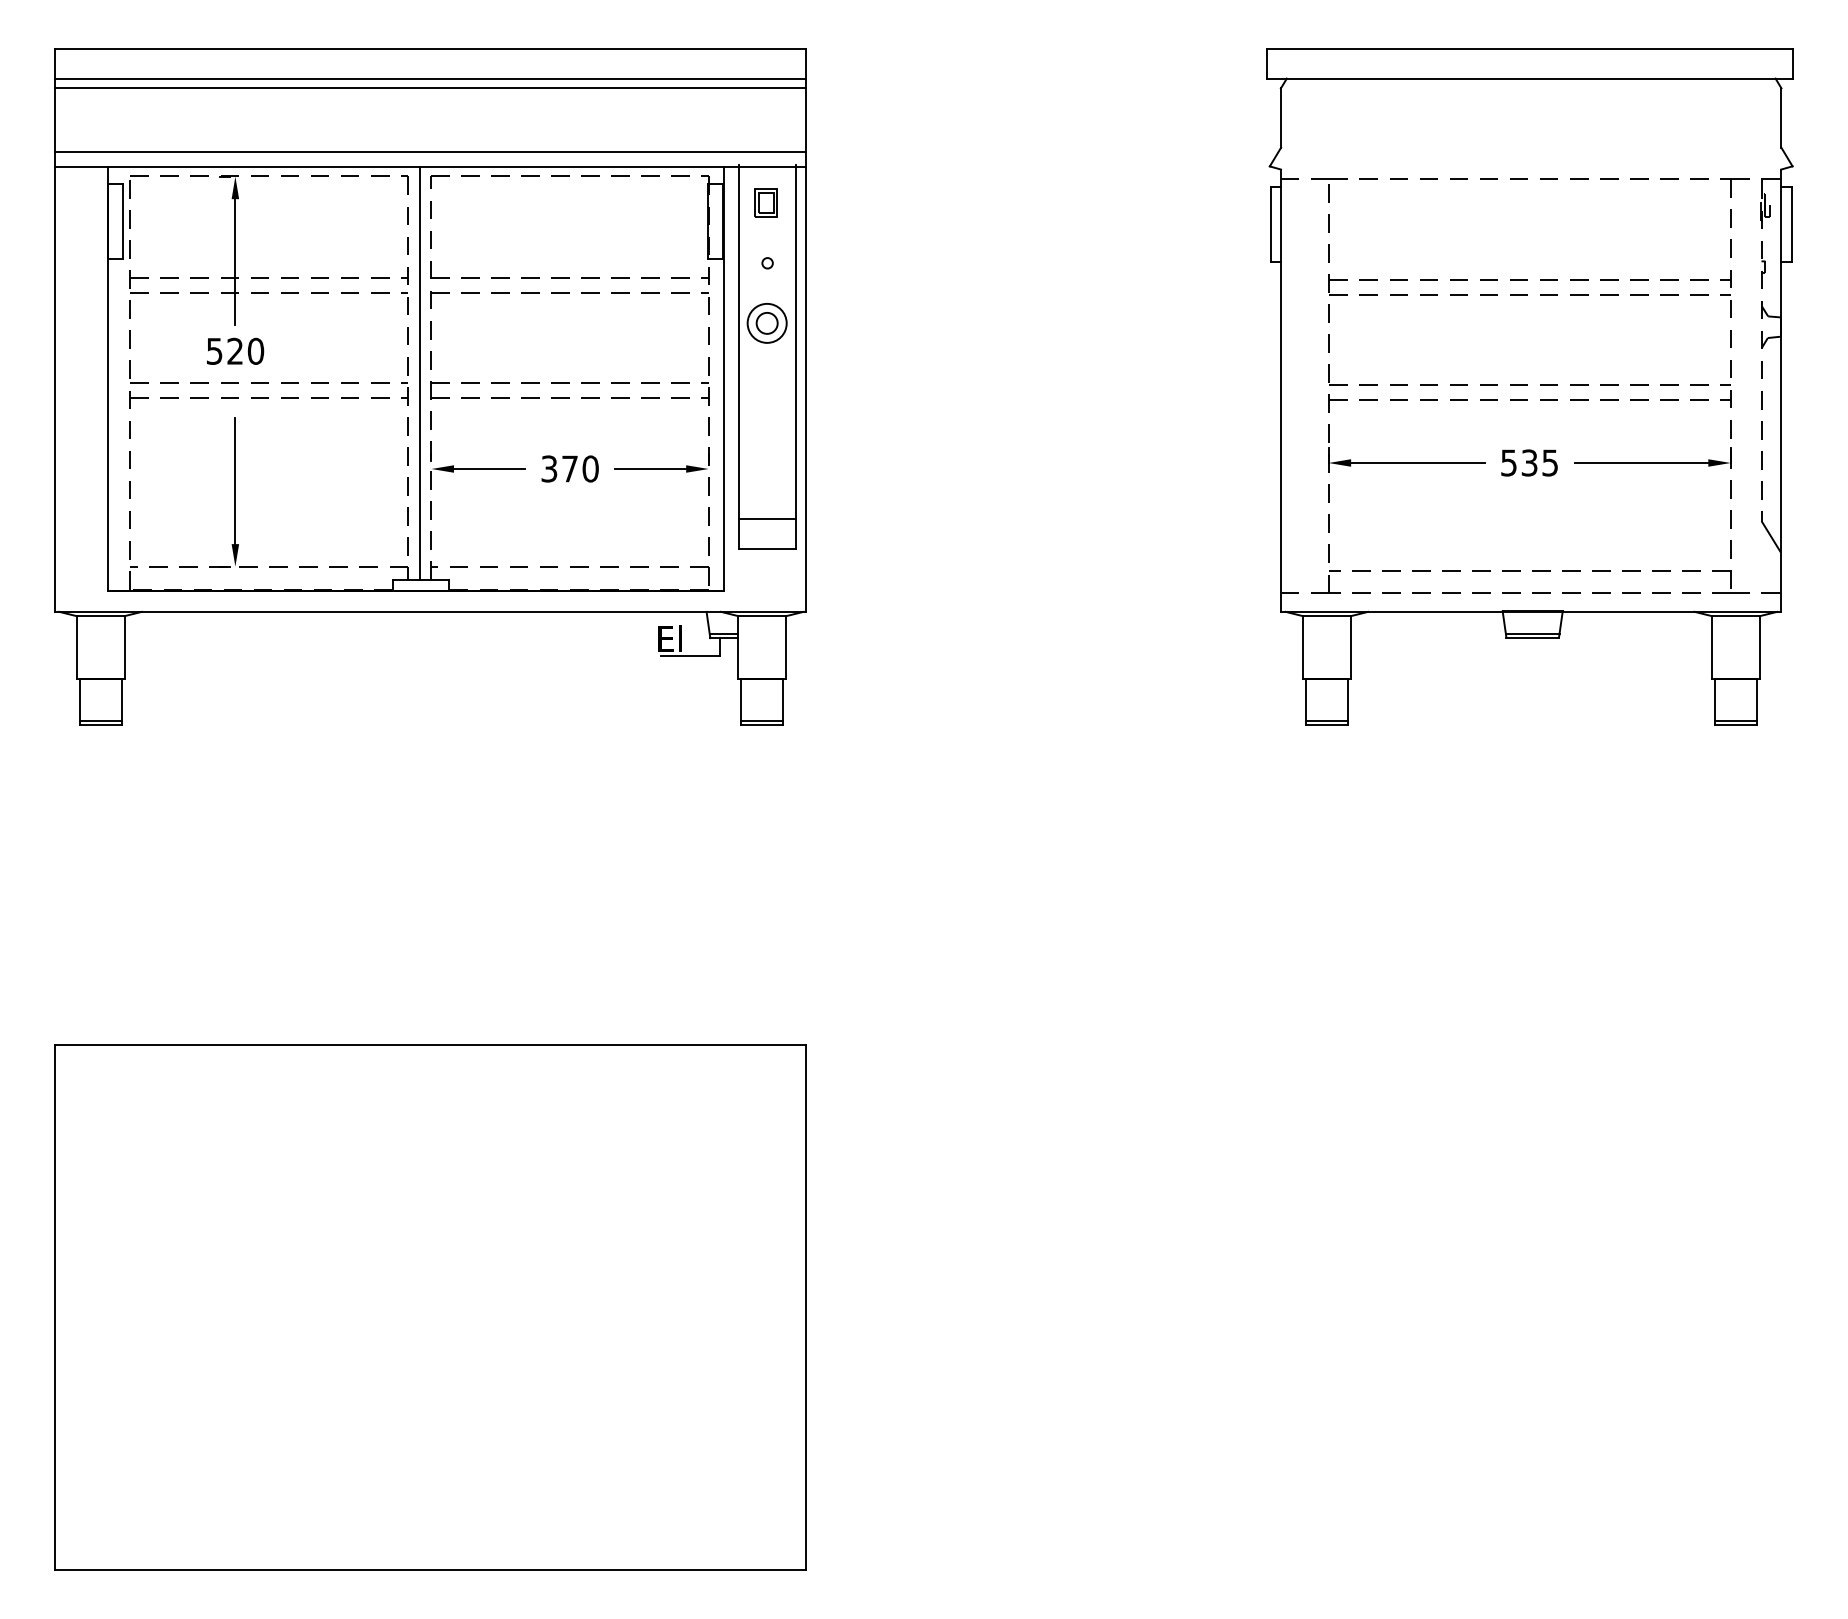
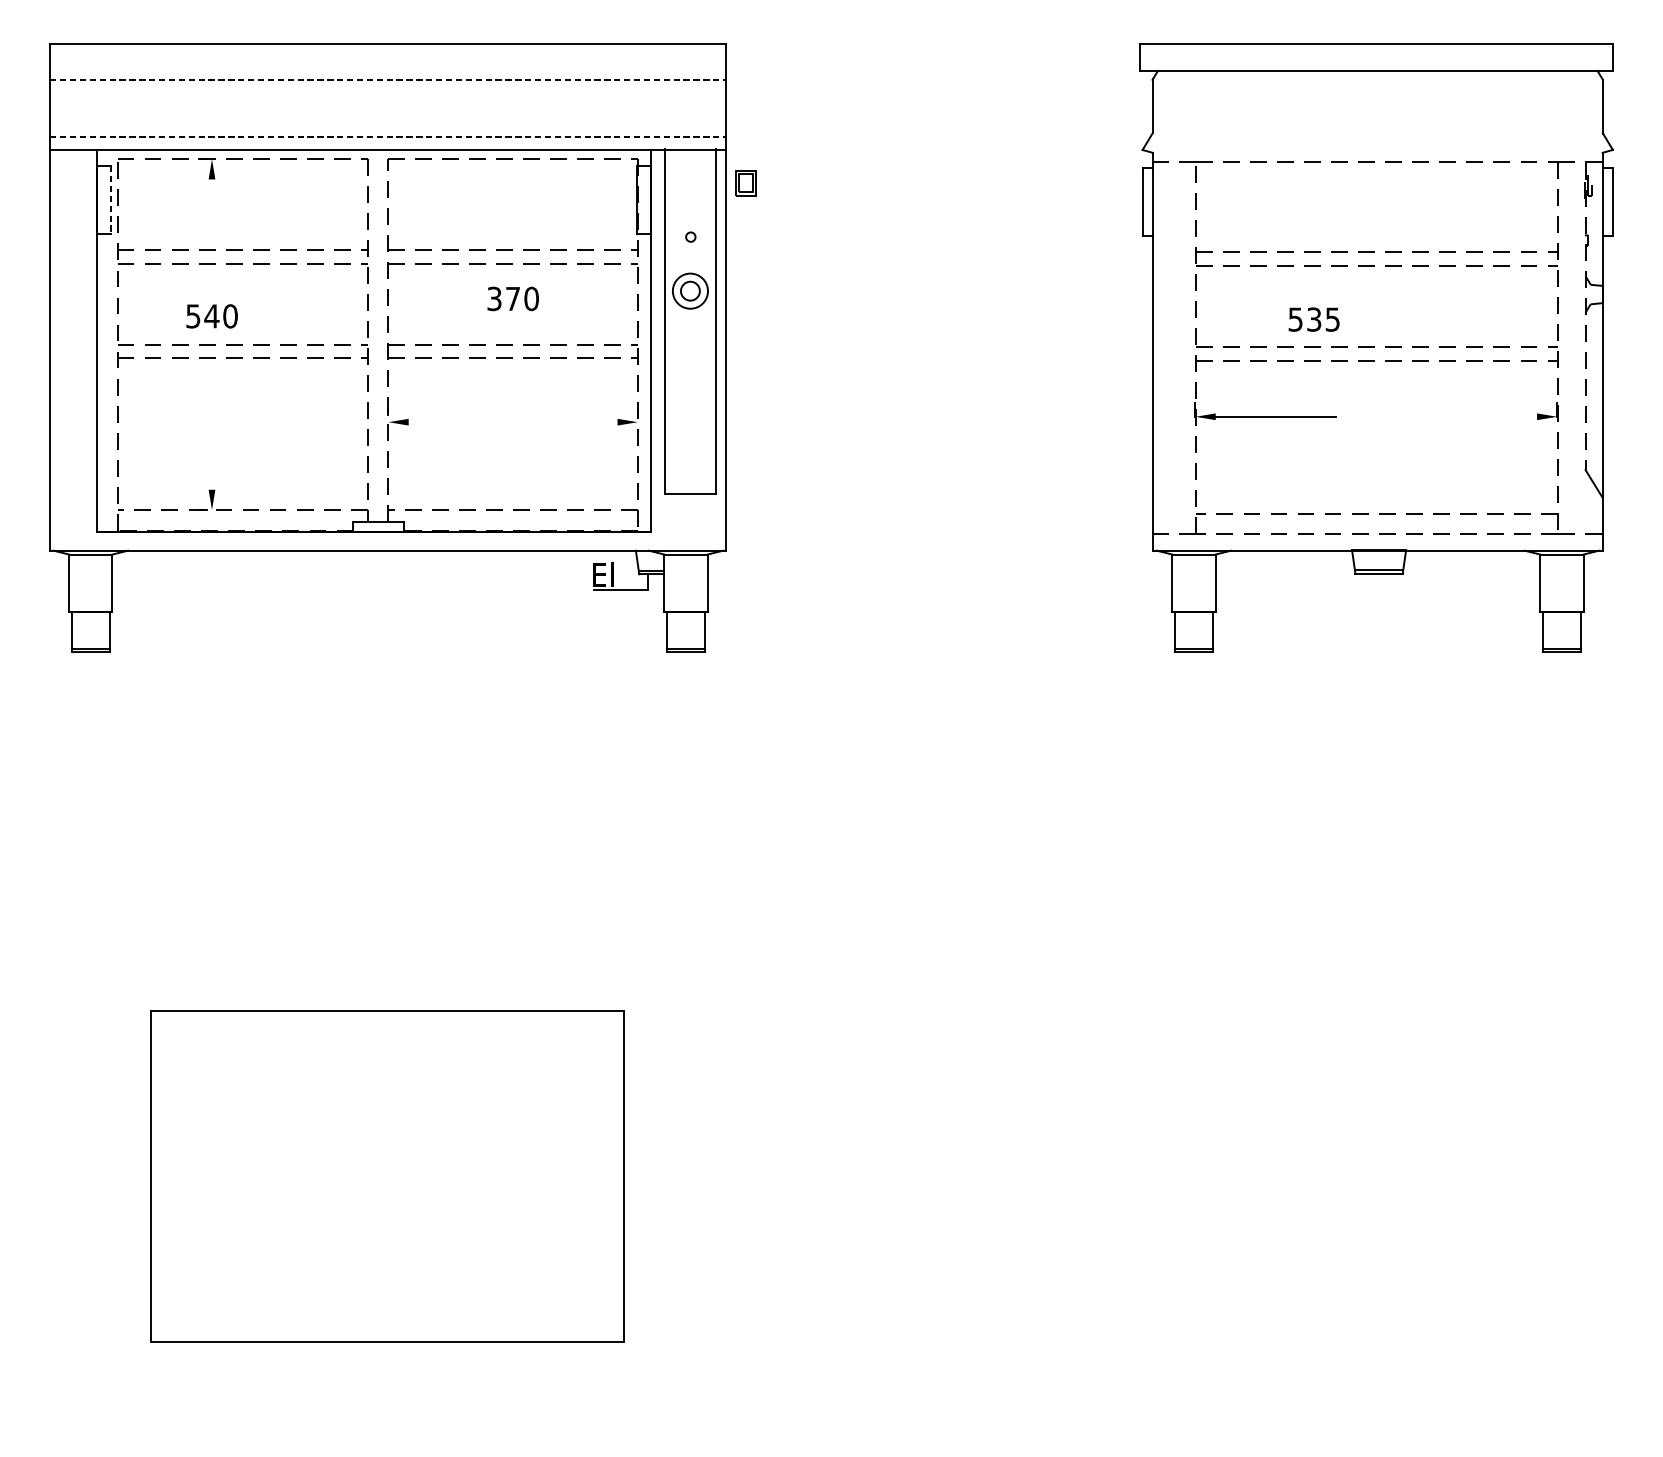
line: (430, 78) -> (387, 70), removed
line: (430, 88) -> (387, 79), solid -> dashed
line: (430, 152) -> (387, 137), solid -> dashed
part: (765, 202) -> (745, 182), moved
line: (122, 221) -> (110, 199), solid -> dashed
line: (235, 262) -> (212, 236), removed
text: (234, 350) -> (211, 315), 520 -> 540
line: (419, 372) -> (377, 335), removed
text: (1529, 462) -> (1314, 319), moved
line: (1641, 463) -> (1476, 417), removed
text: (569, 468) -> (512, 298), moved
line: (489, 469) -> (440, 422), removed
line: (650, 469) -> (585, 422), removed
line: (235, 480) -> (212, 432), removed
line: (766, 518) -> (689, 466), removed
part: (430, 1307) -> (387, 1176), size x0.7

